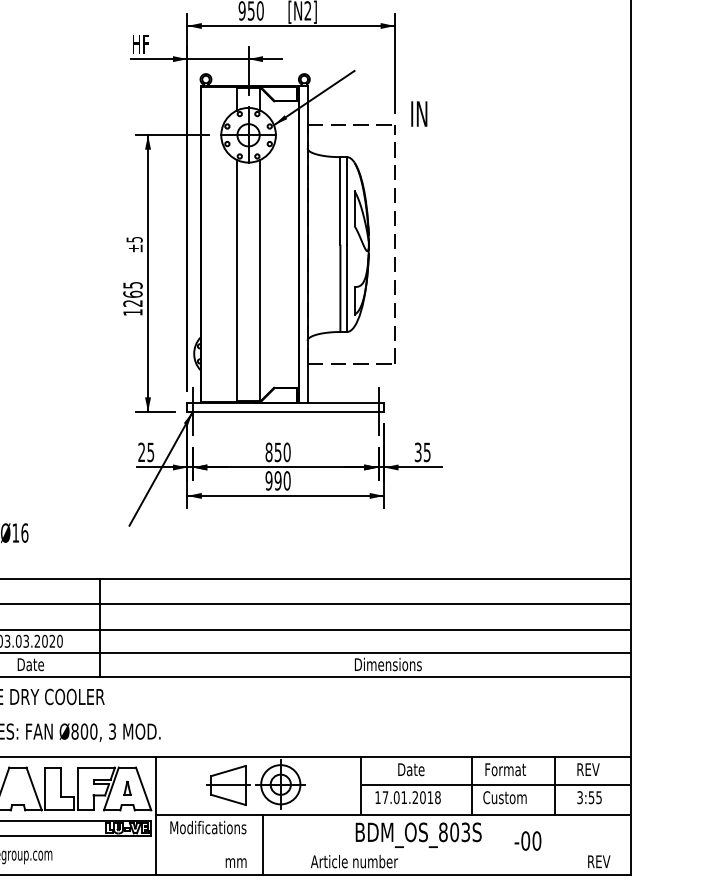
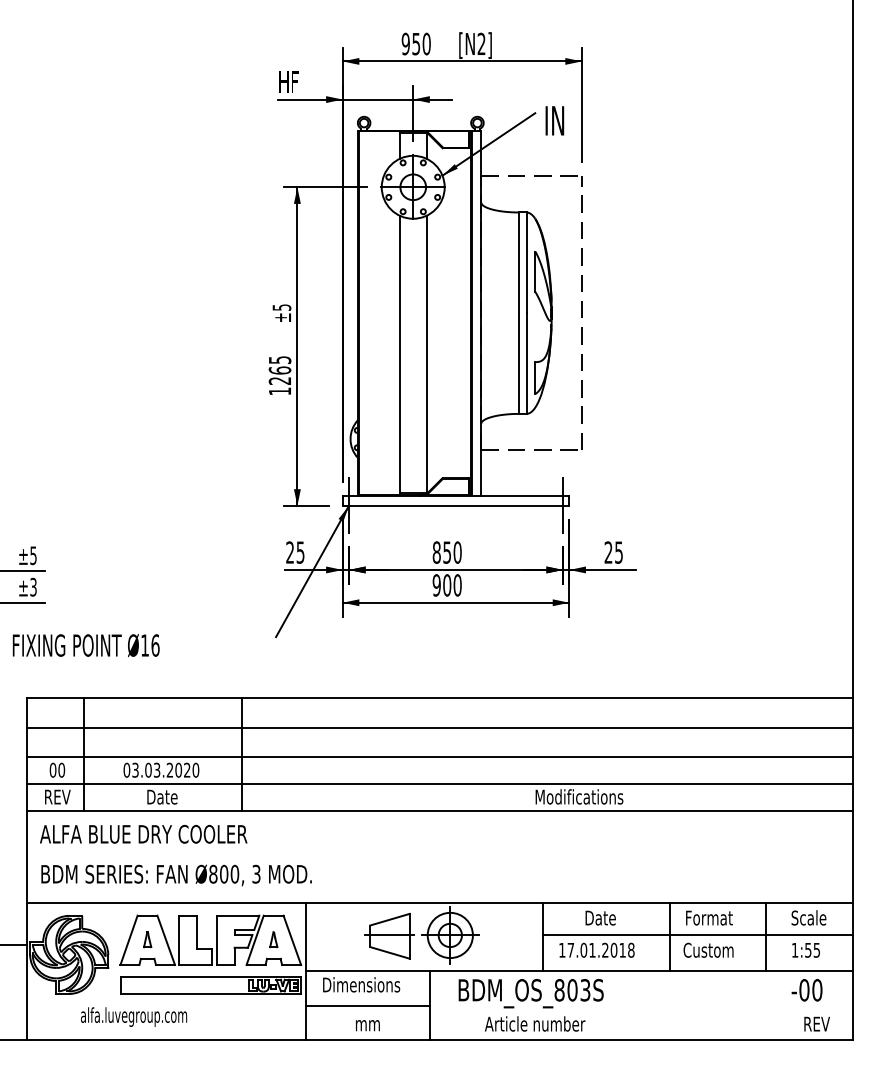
text: (418, 113) -> (554, 120), moved
text: (418, 452) -> (608, 552), 35 -> 25
text: (278, 480) -> (447, 585), 990 -> 900
text: (393, 664) -> (580, 796), Dimensions -> Modifications
text: (591, 769) -> (808, 917), REV -> Scale
part: (17, 788) -> (147, 939), added
text: (579, 796) -> (794, 949), 3:55 -> 1:55
text: (208, 827) -> (367, 984), Modifications -> Dimensions
text: (418, 835) -> (530, 993), moved
text: (527, 841) -> (806, 990), moved
line: (209, 845) -> (368, 1005), added
text: (235, 862) -> (367, 1025), moved

